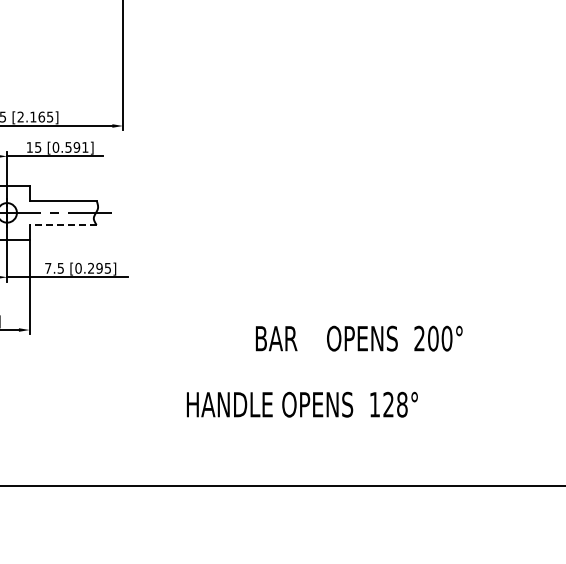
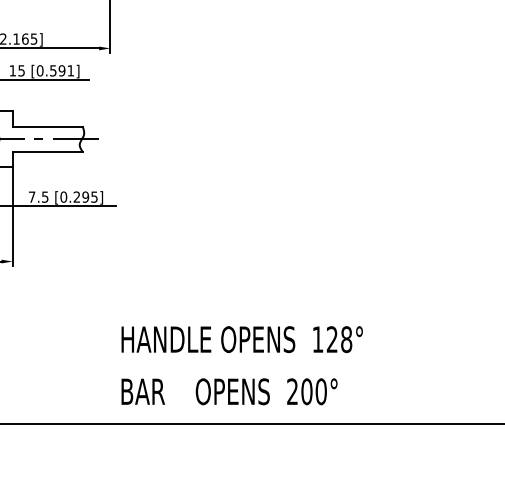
line: (63, 225) -> (48, 152), dashed -> solid
text: (359, 338) -> (229, 391), moved
text: (302, 404) -> (242, 339), moved

